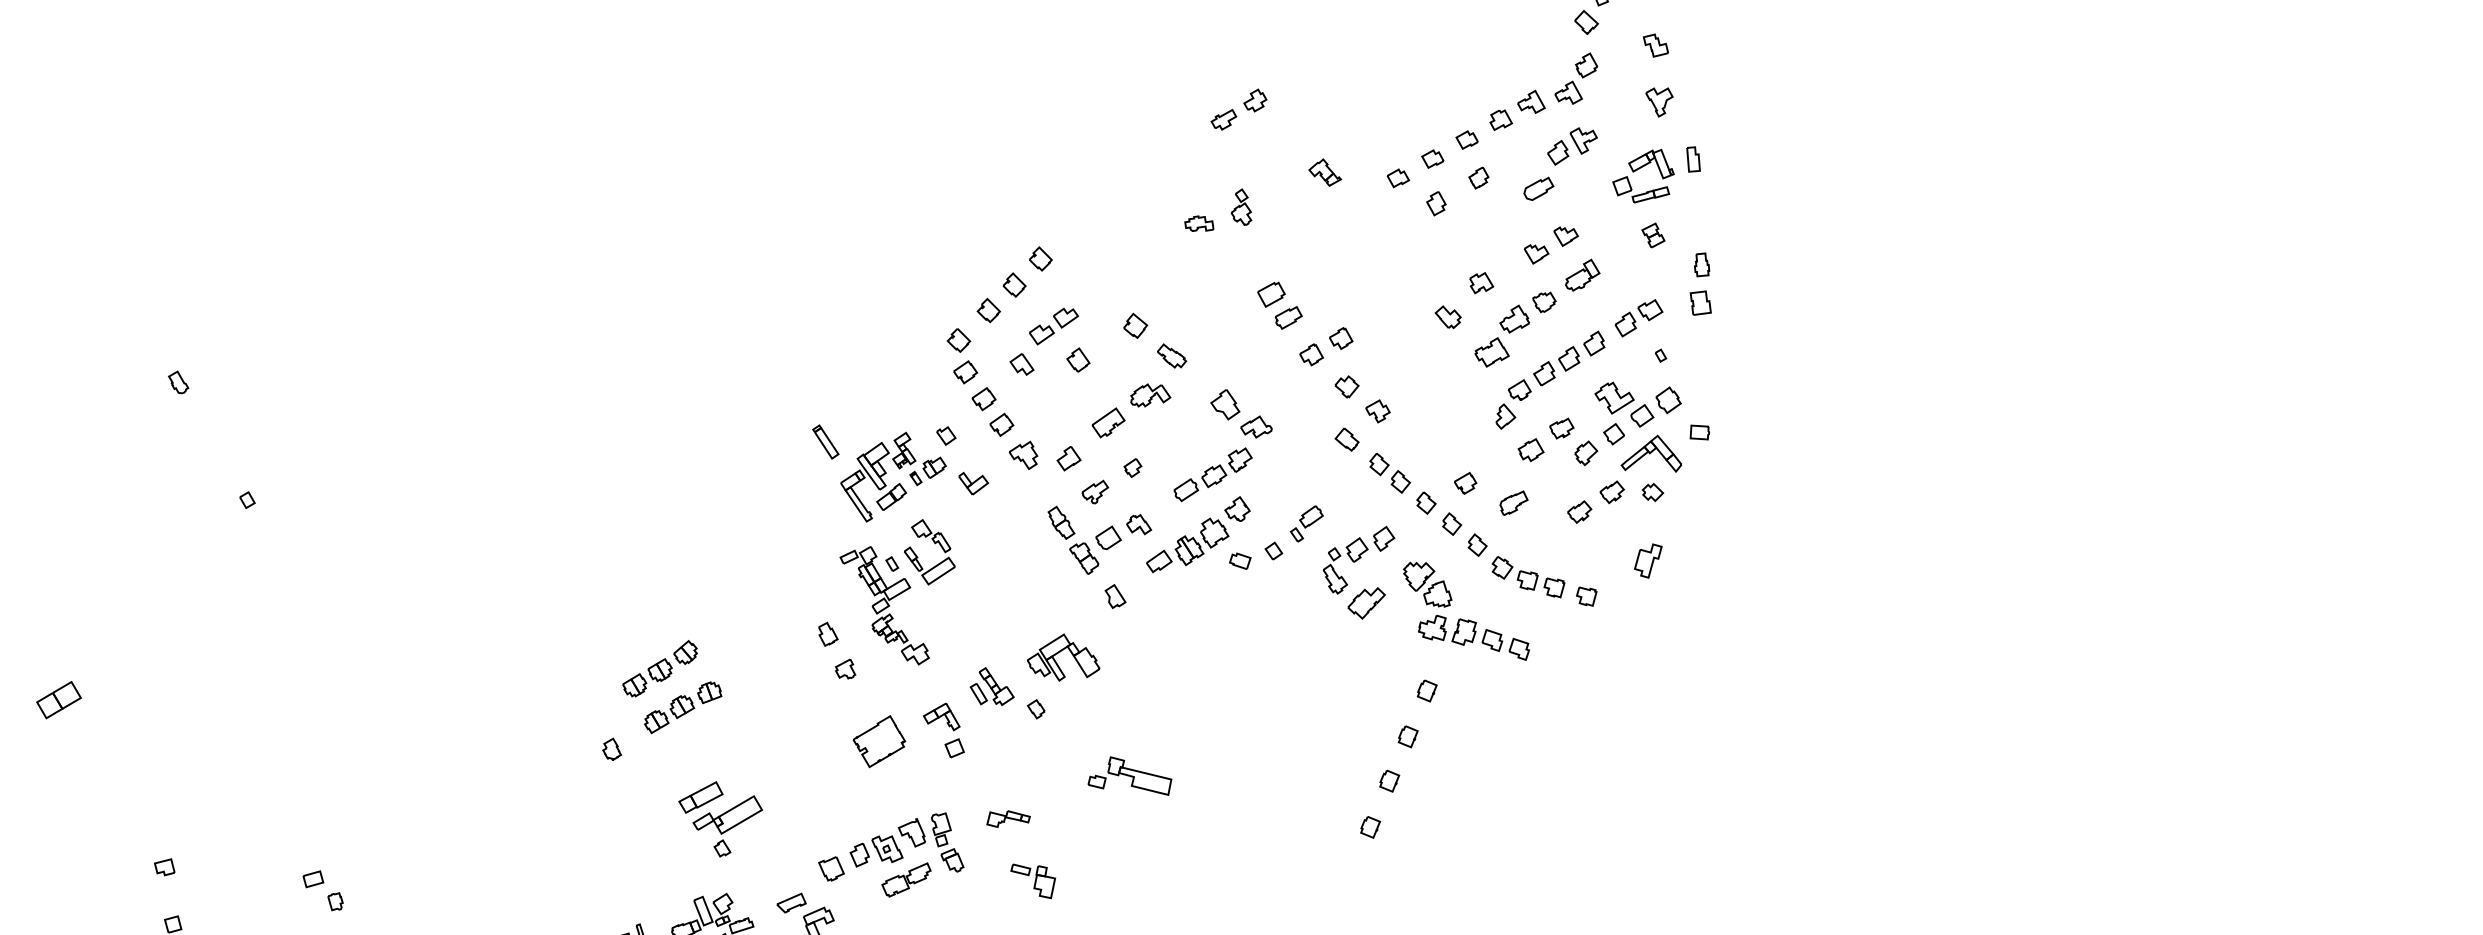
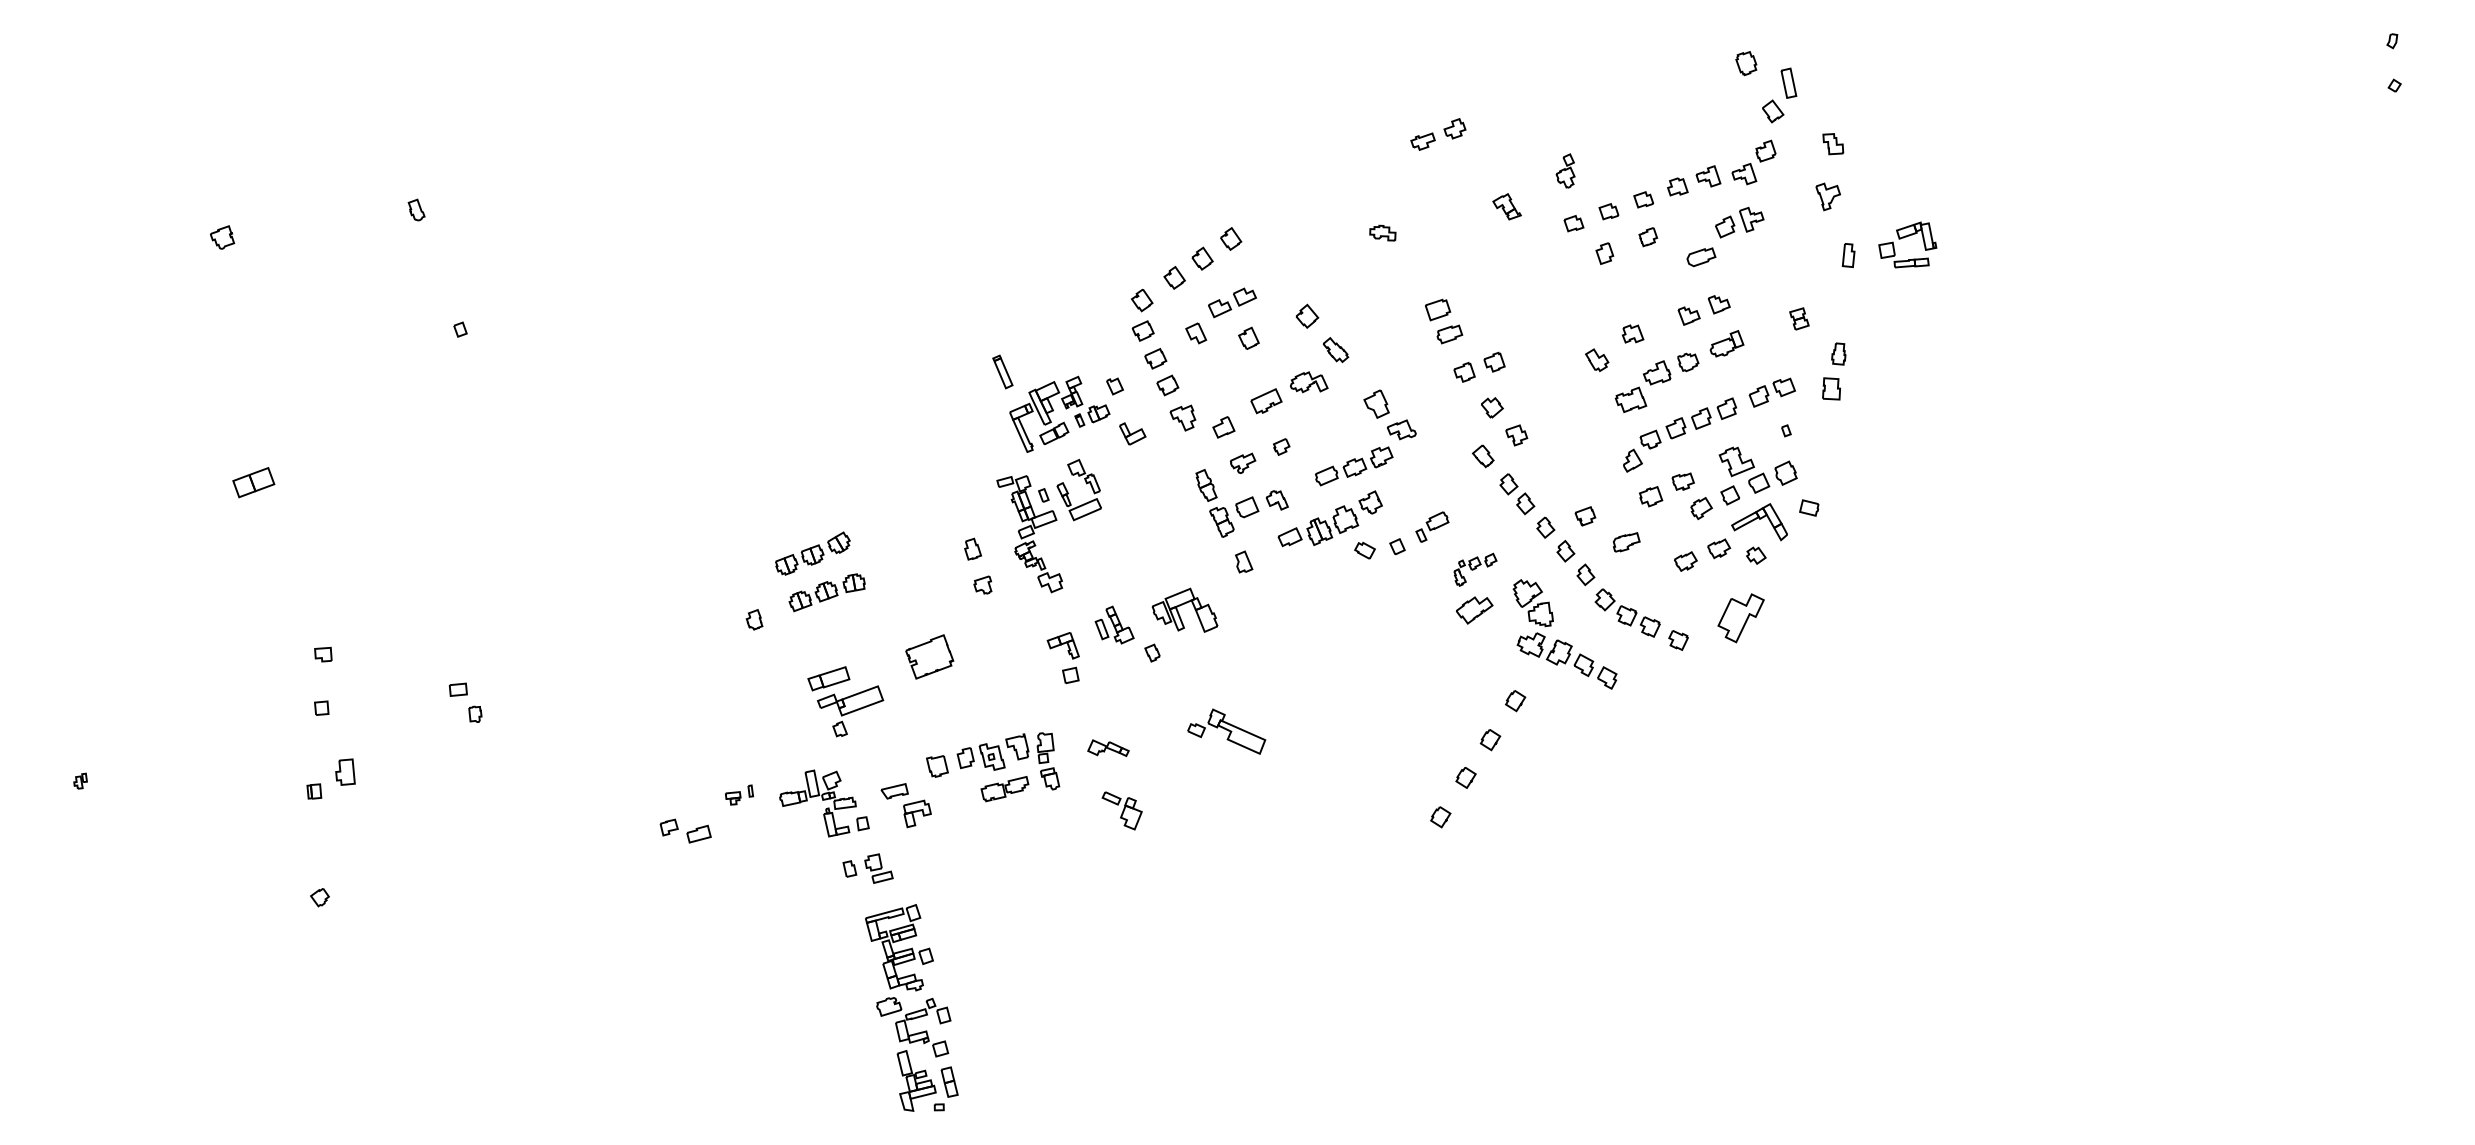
part: (1640, 168) -> (1906, 237), moved
part: (1240, 207) -> (1565, 170), moved
part: (1360, 560) -> (1475, 569), size x0.6
part: (1649, 561) -> (1741, 618), size x1.6
part: (879, 741) -> (929, 656), moved

